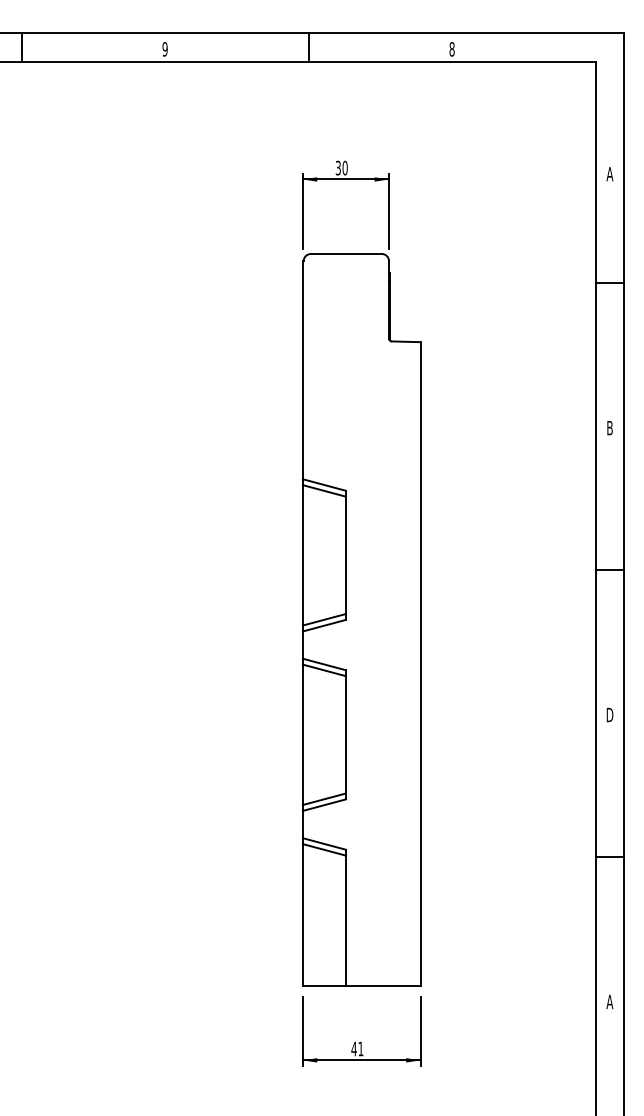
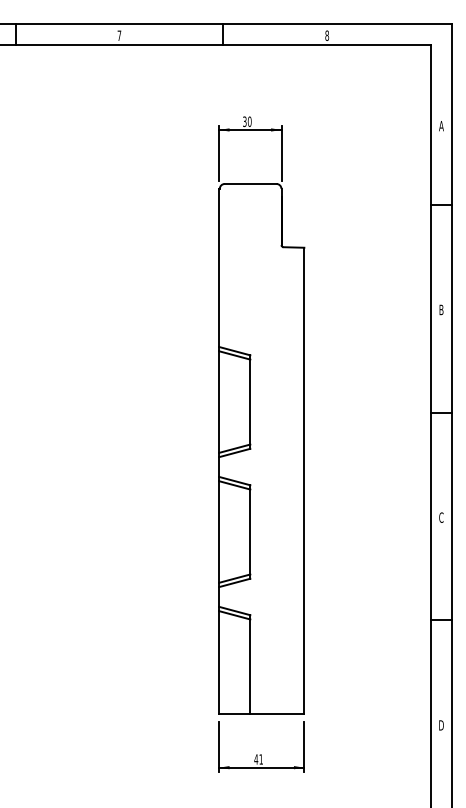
text: (165, 48) -> (119, 35), 9 -> 7
text: (610, 714) -> (441, 517), D -> C
text: (610, 1002) -> (441, 725), A -> D

